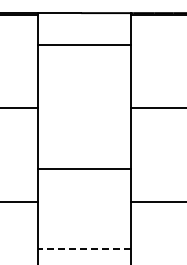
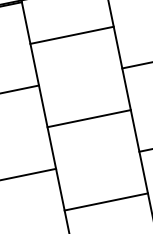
line: (84, 44) -> (71, 35), moved
line: (84, 169) -> (89, 119), moved
line: (84, 248) -> (106, 202), dashed -> solid

